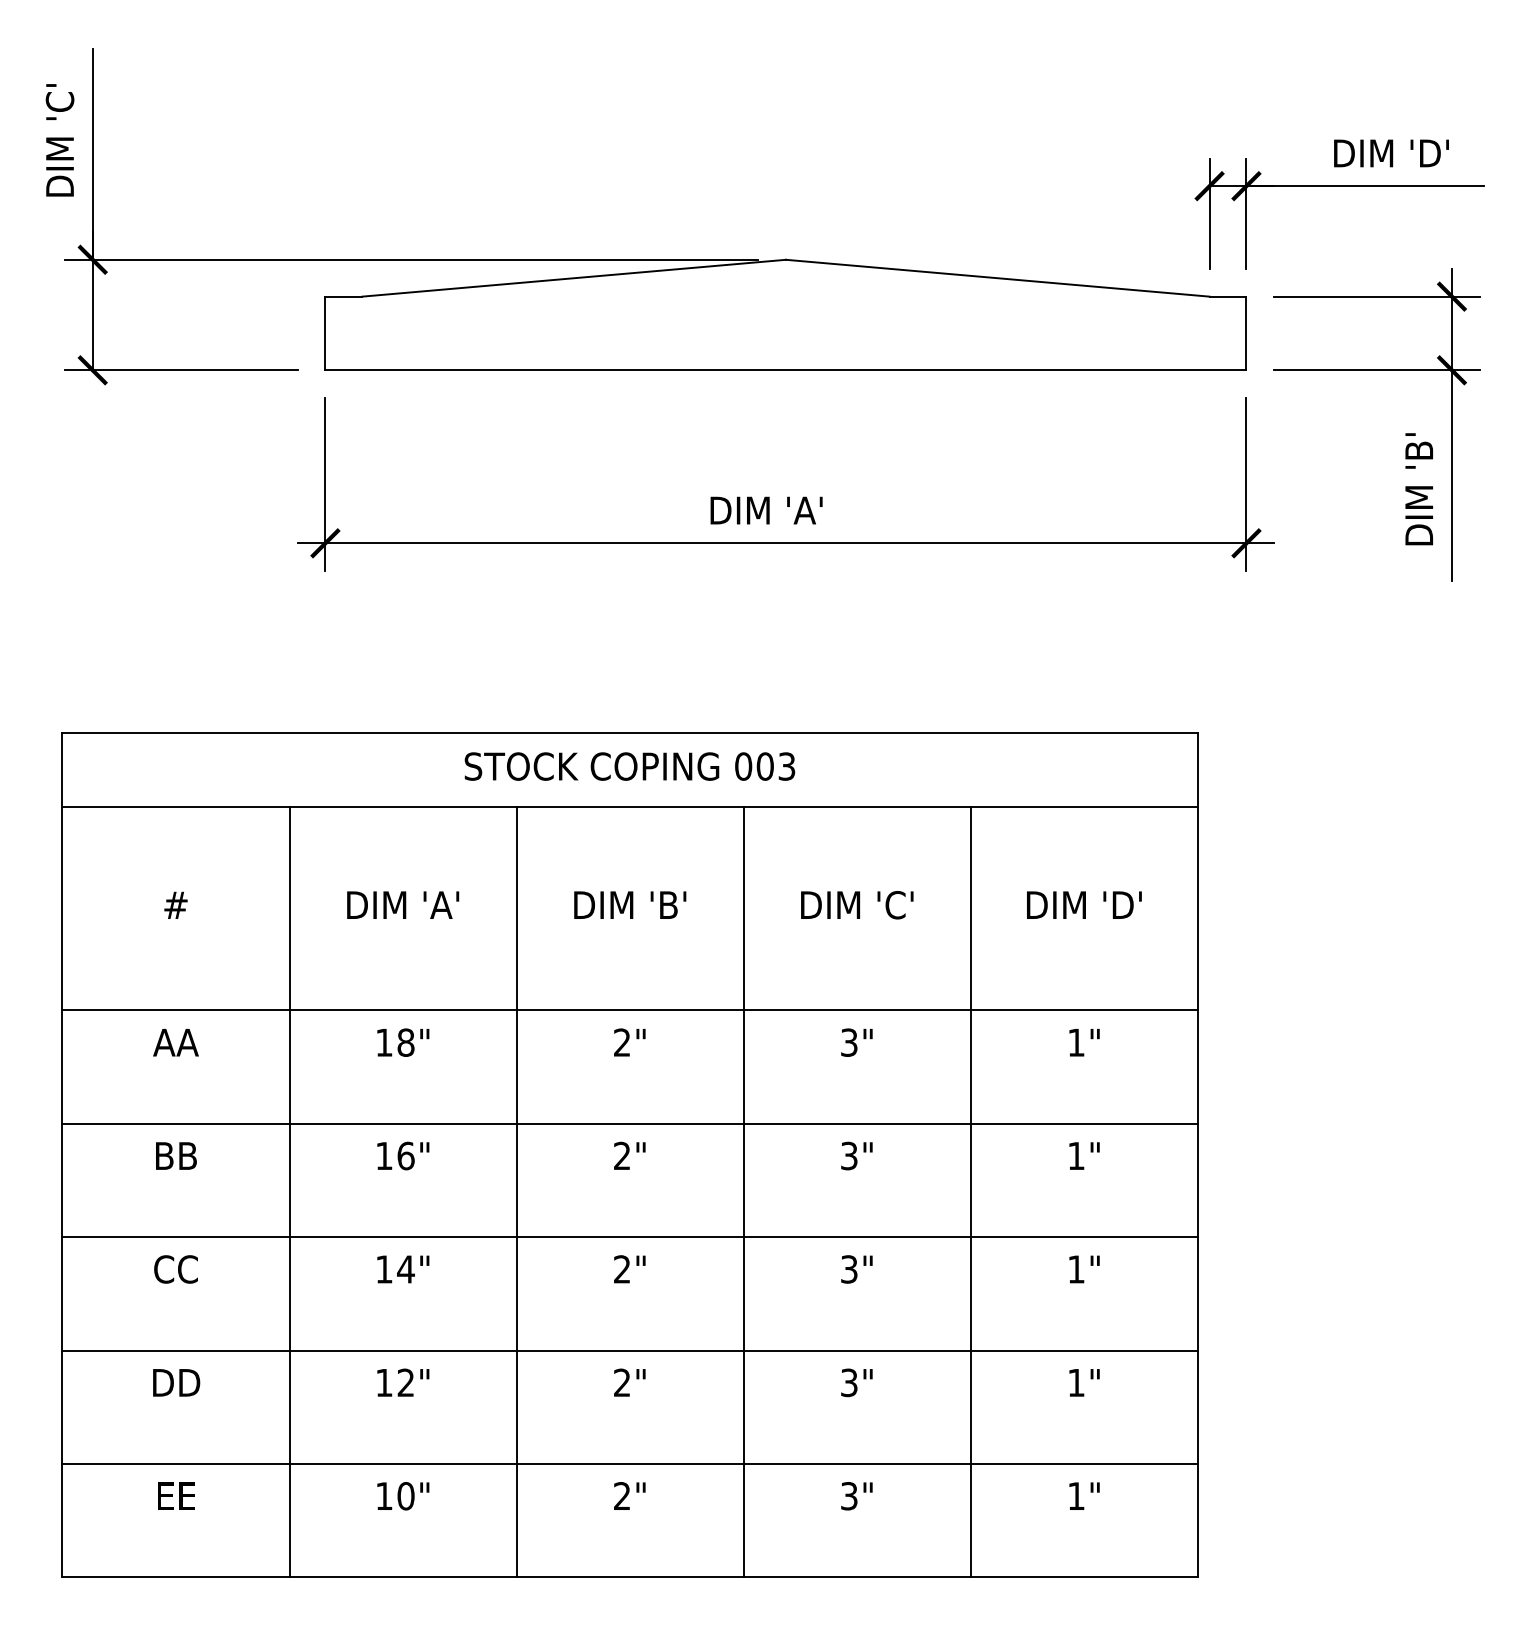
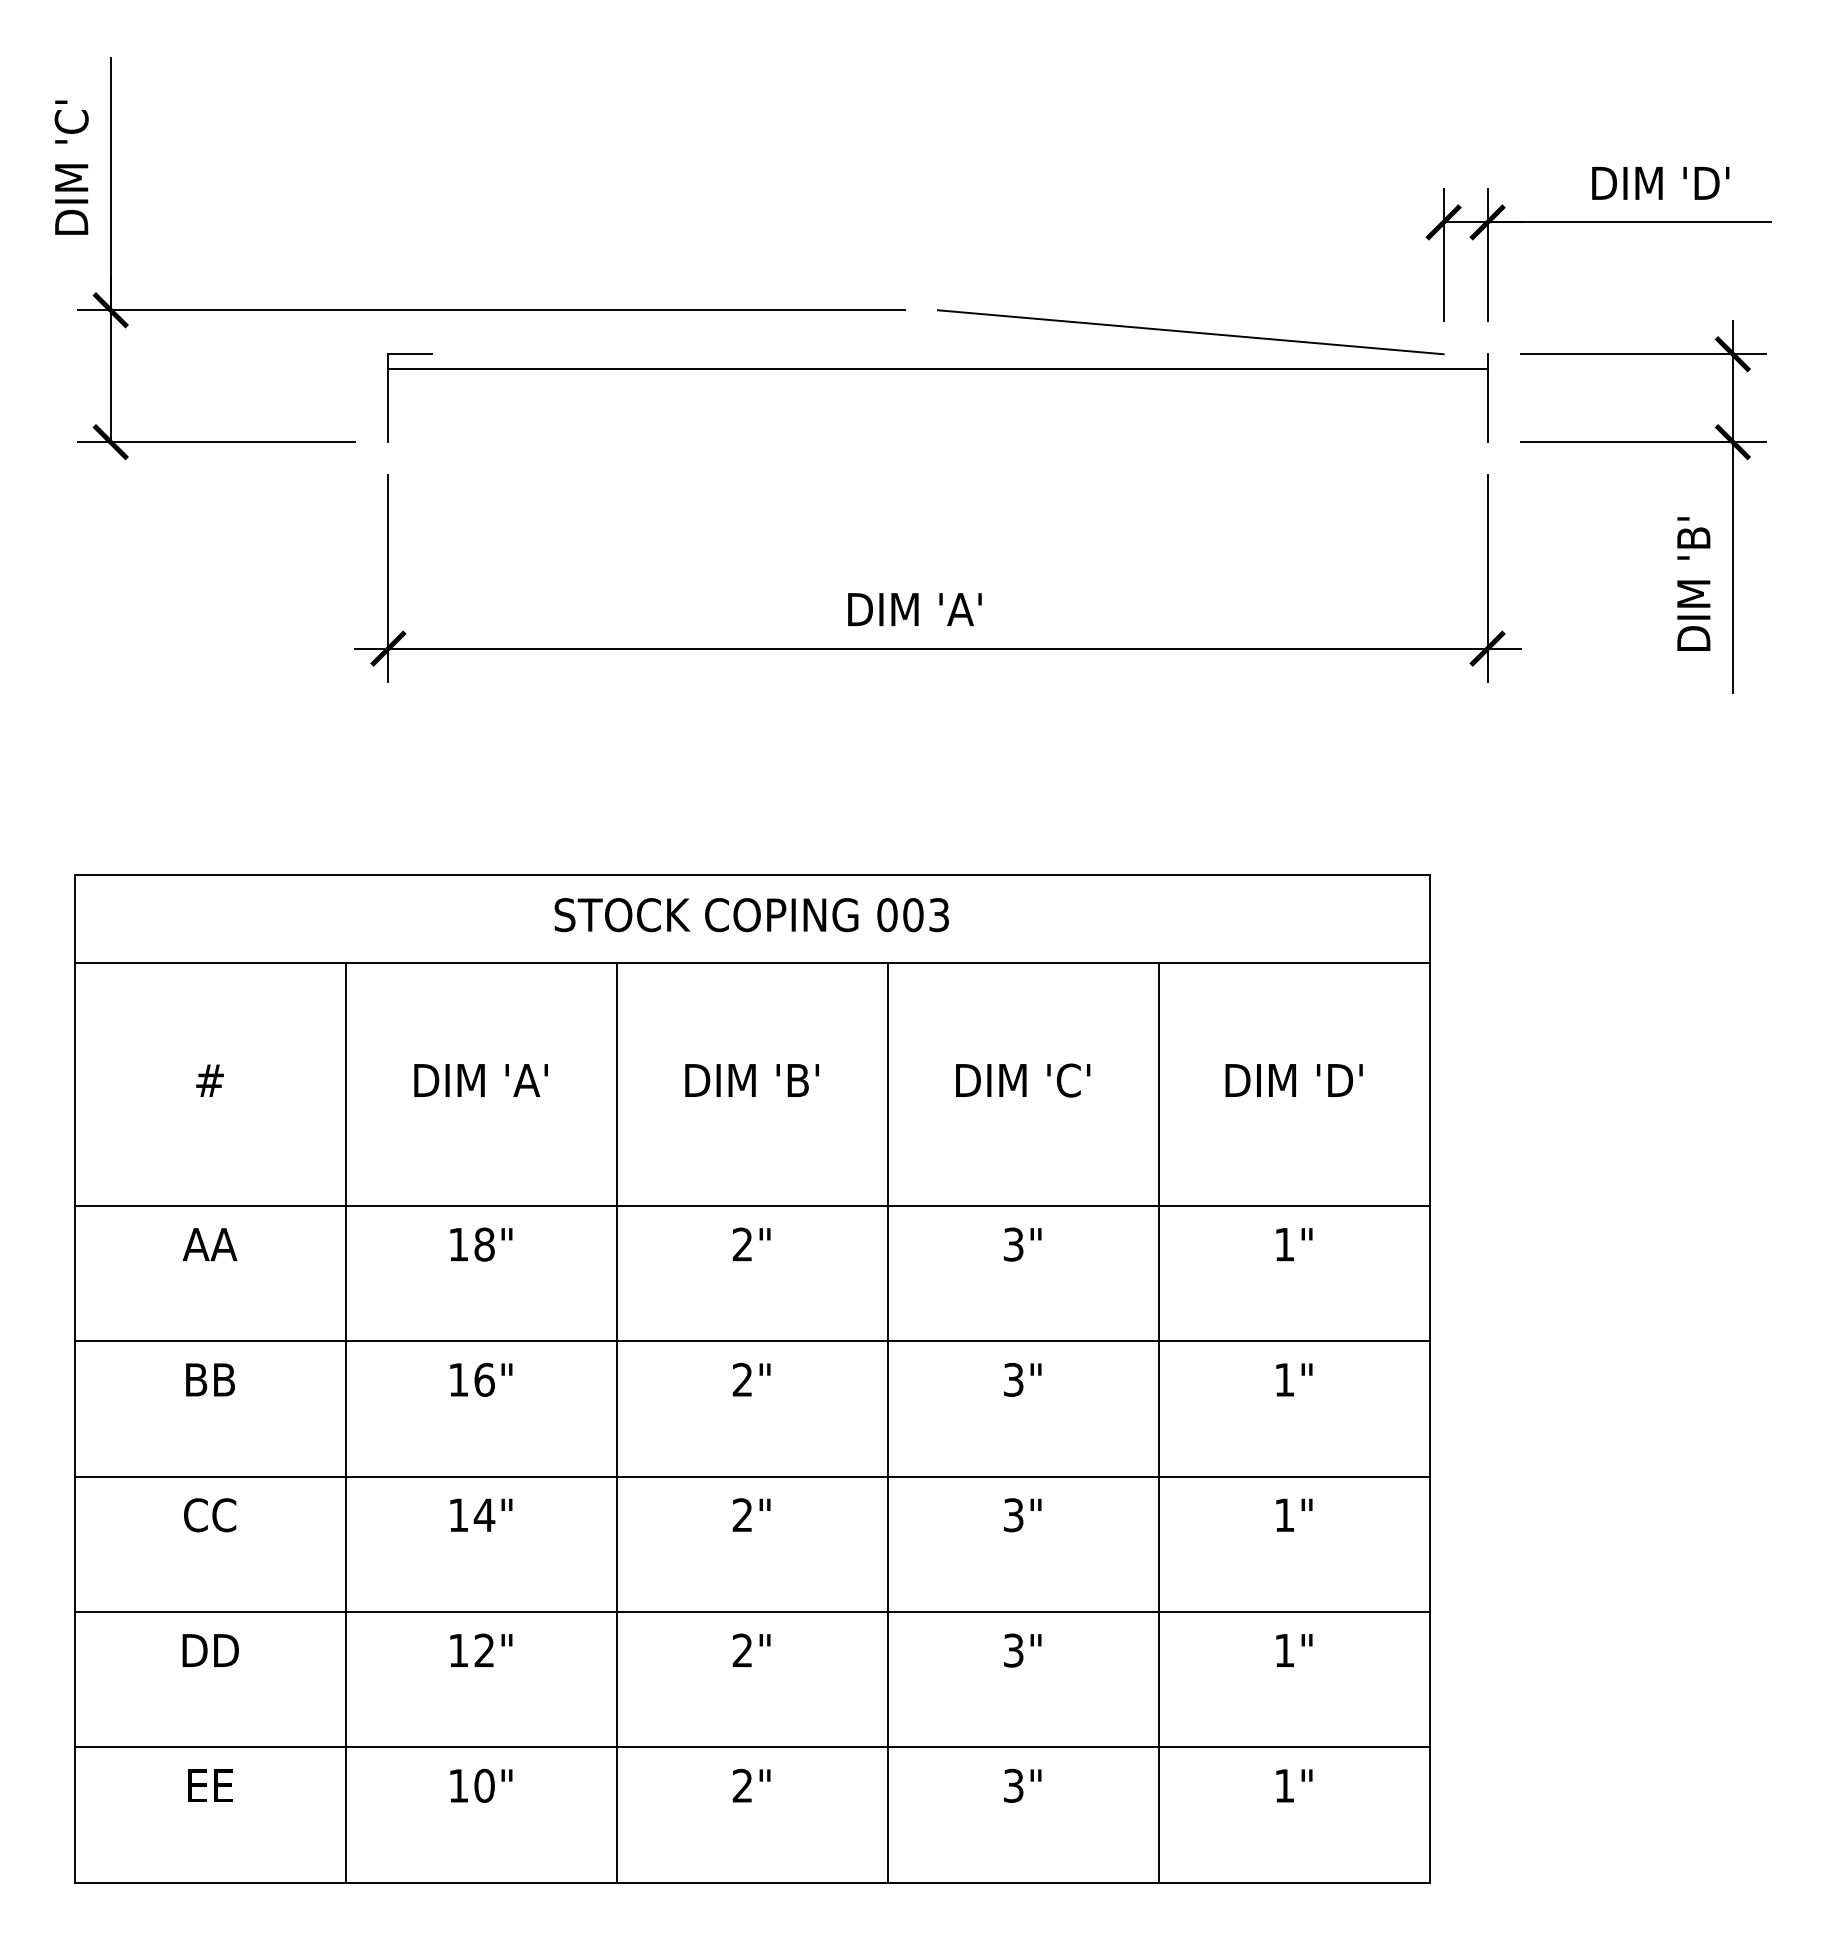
line: (573, 278) -> (684, 332), removed
line: (1227, 296) -> (1465, 354), removed
line: (785, 370) -> (937, 369), moved

